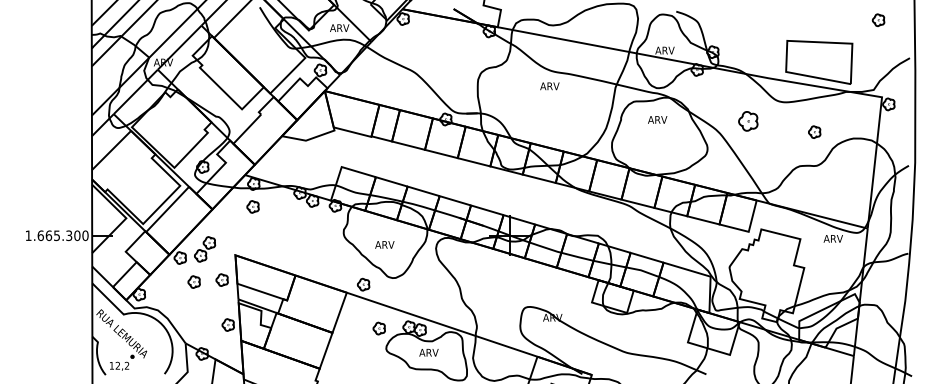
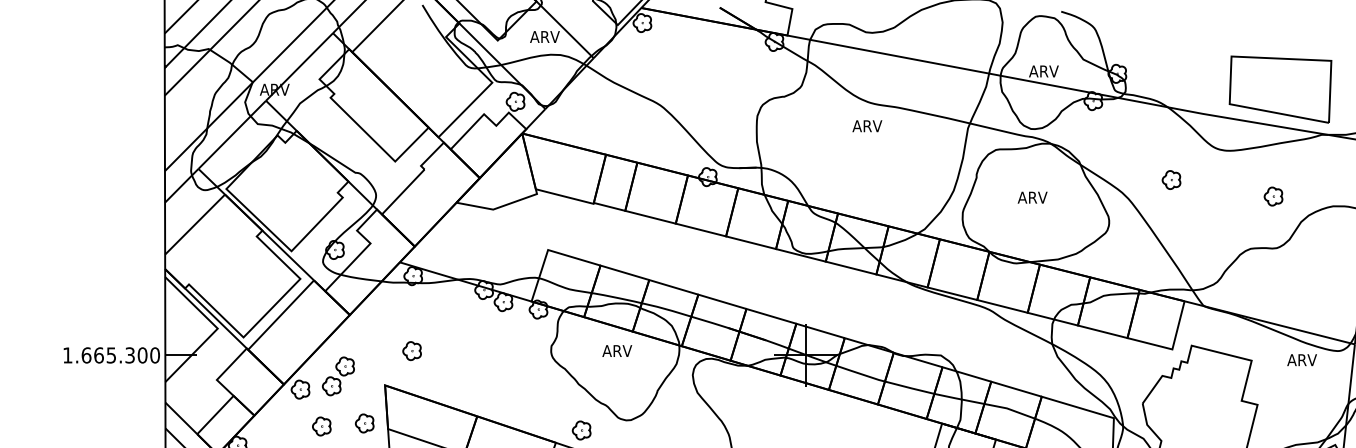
text: (657, 119) -> (1032, 197), moved
part: (747, 121) -> (1170, 180), size x0.62
part: (252, 206) -> (411, 350), moved
text: (384, 244) -> (616, 350), moved

